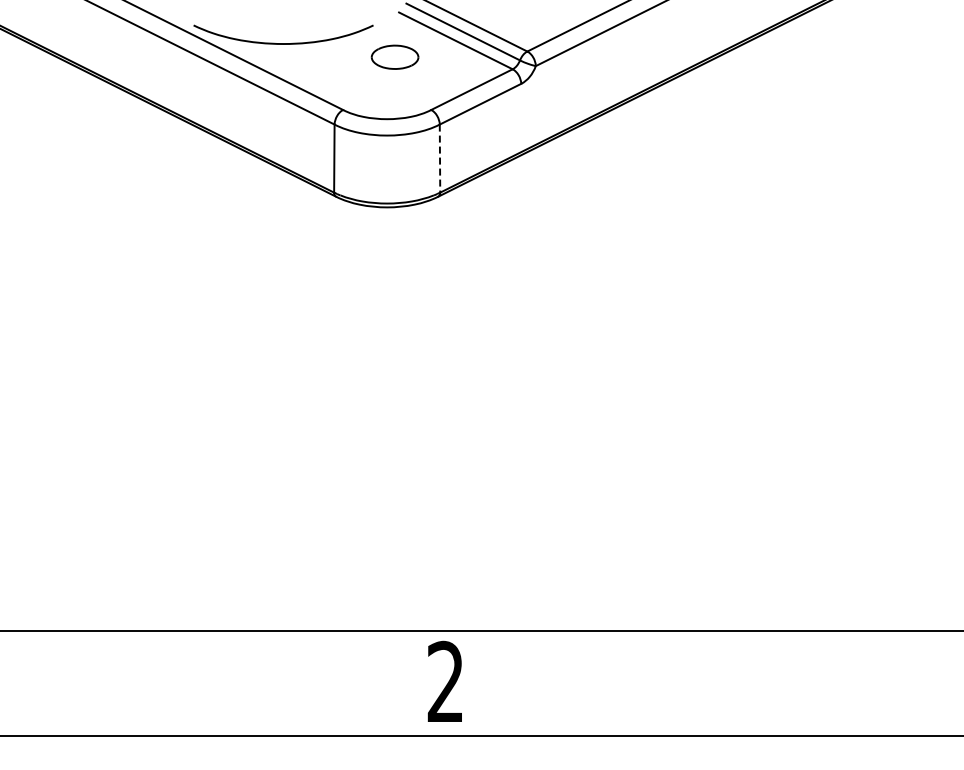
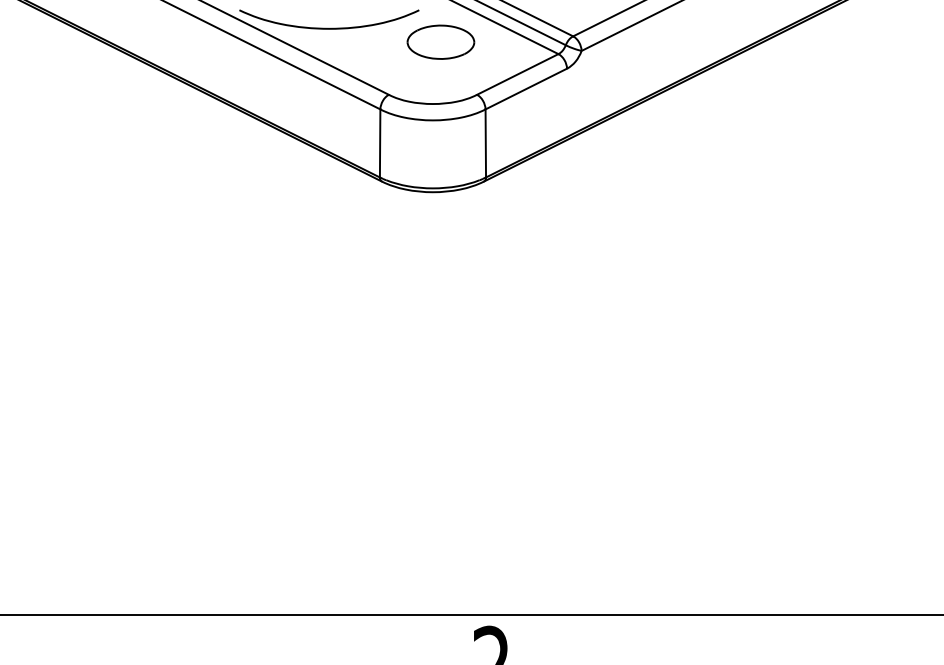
part: (394, 56) -> (440, 41), size x1.43
line: (440, 159) -> (486, 144), dashed -> solid

